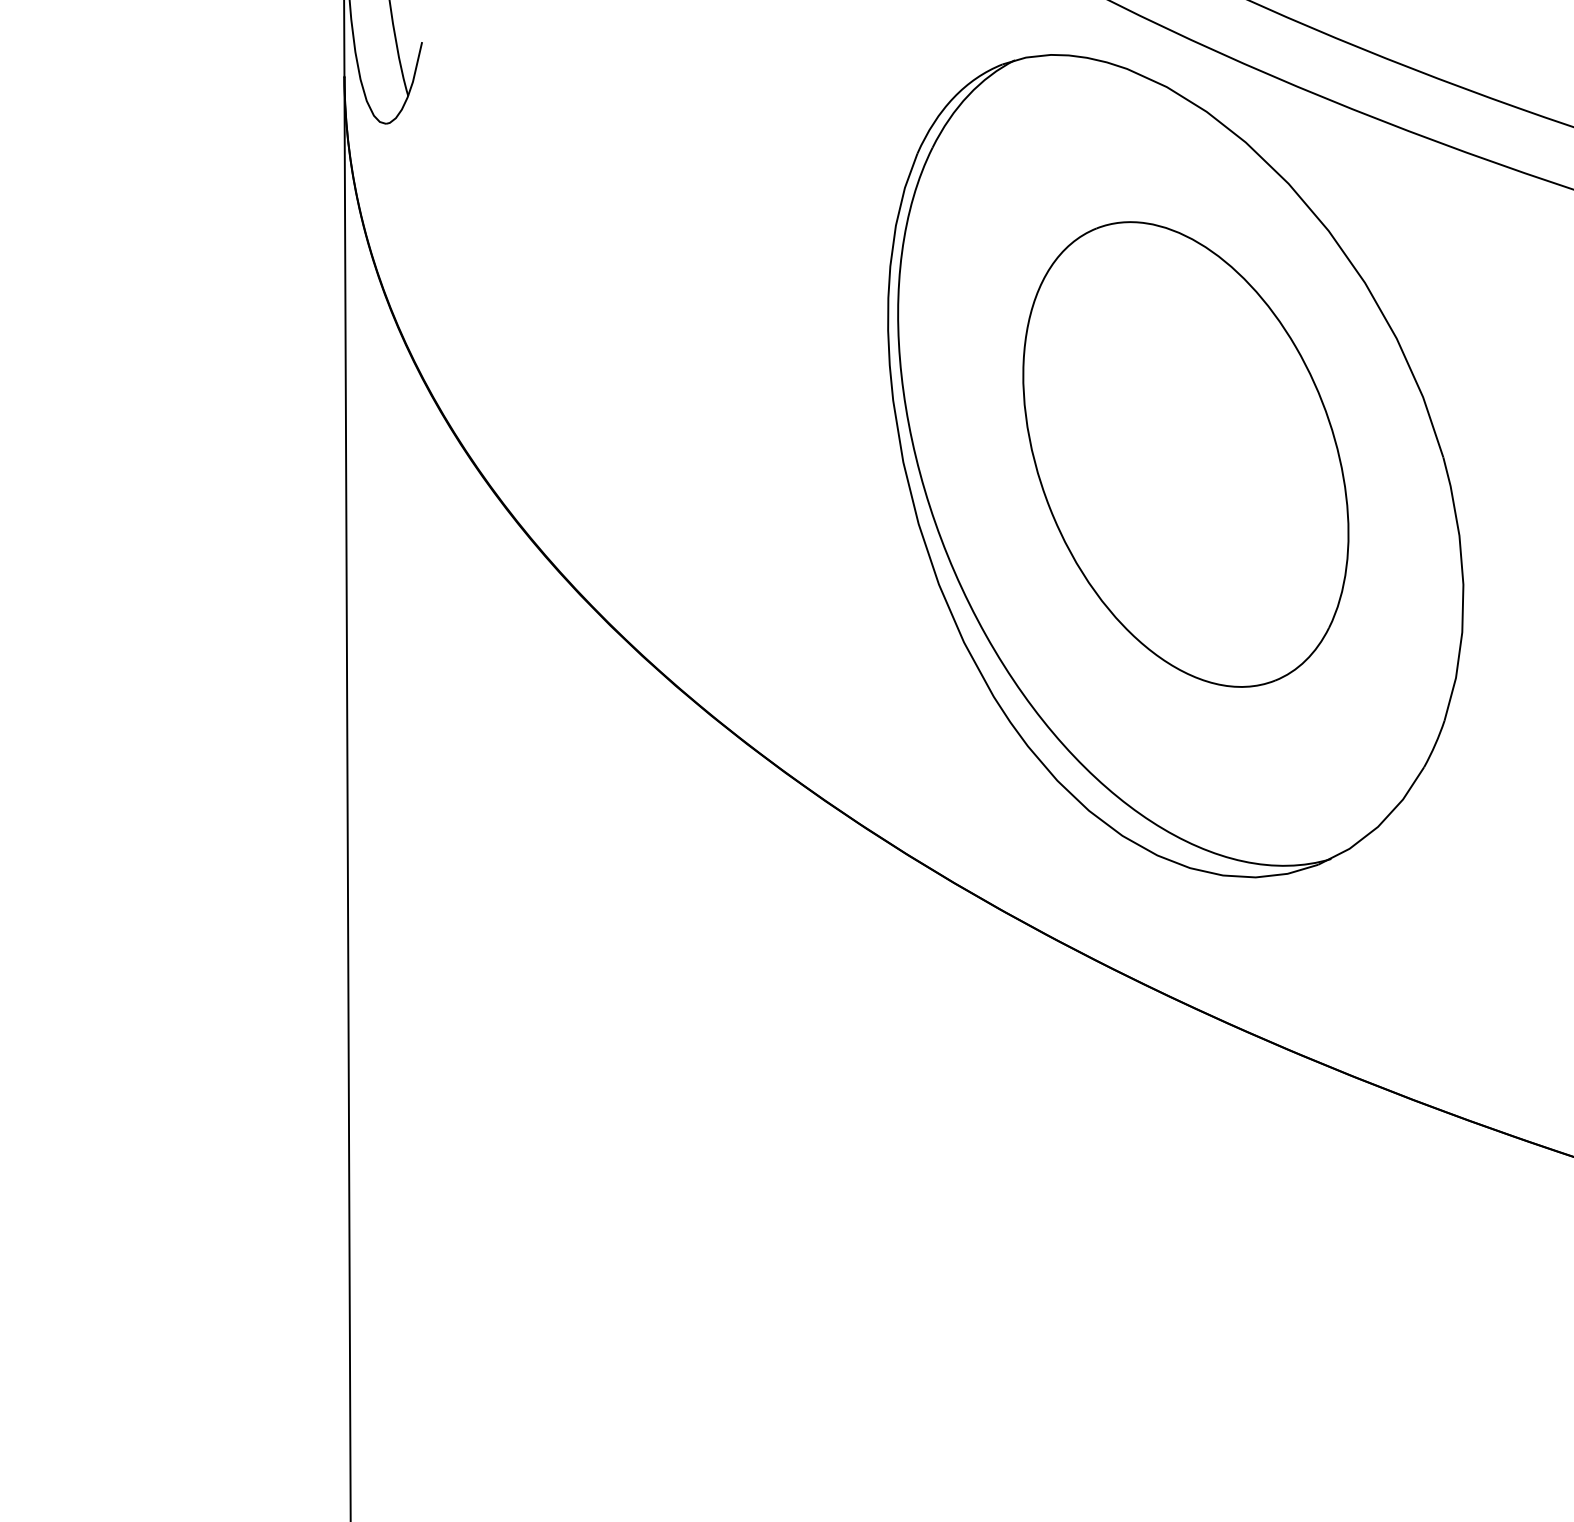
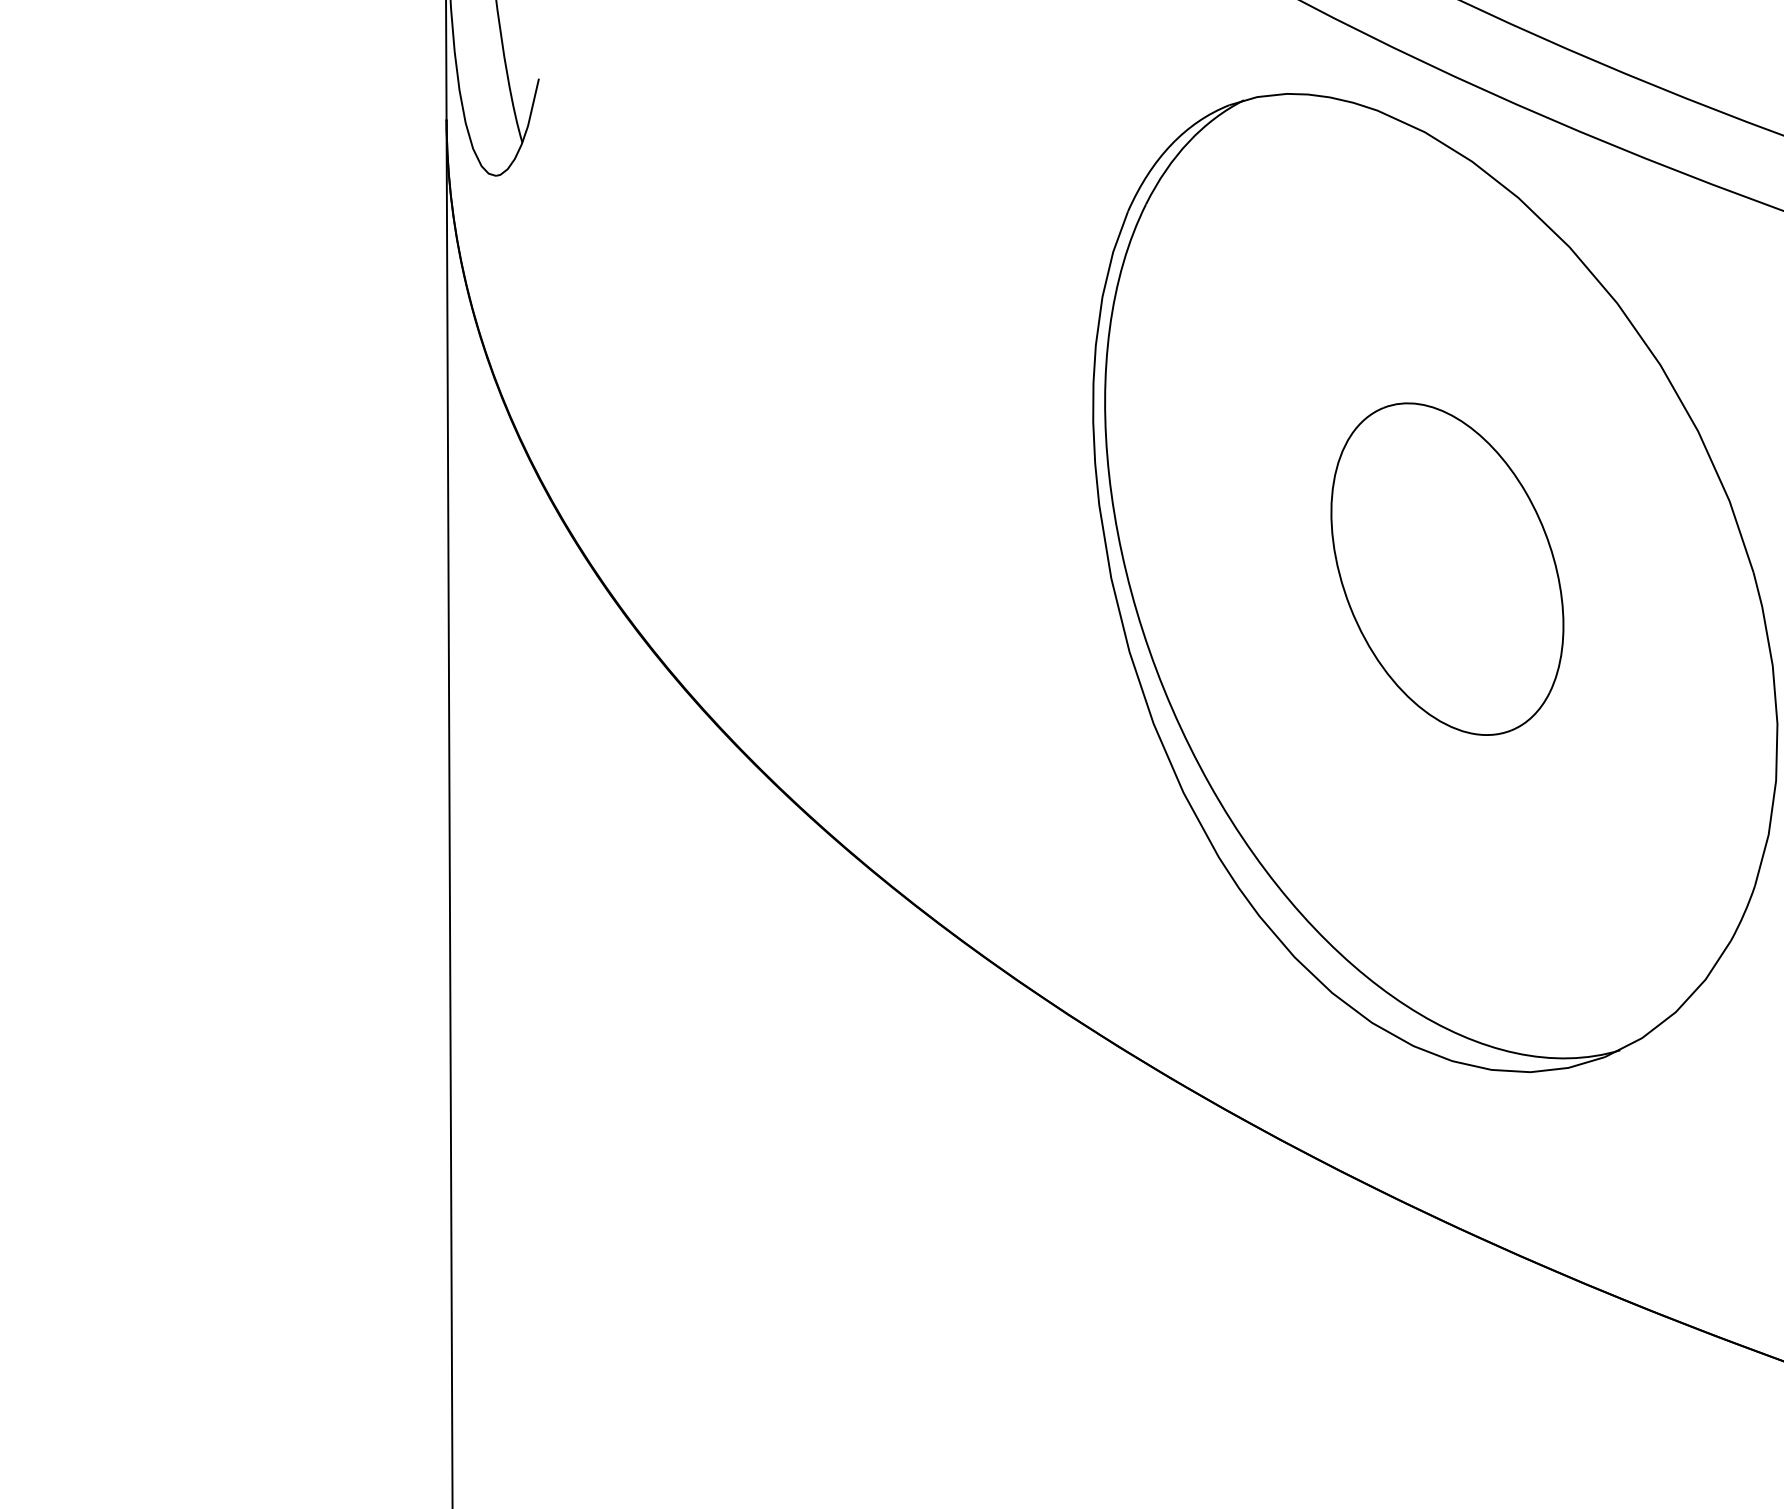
part: (1185, 454) -> (1446, 569), size x0.6

